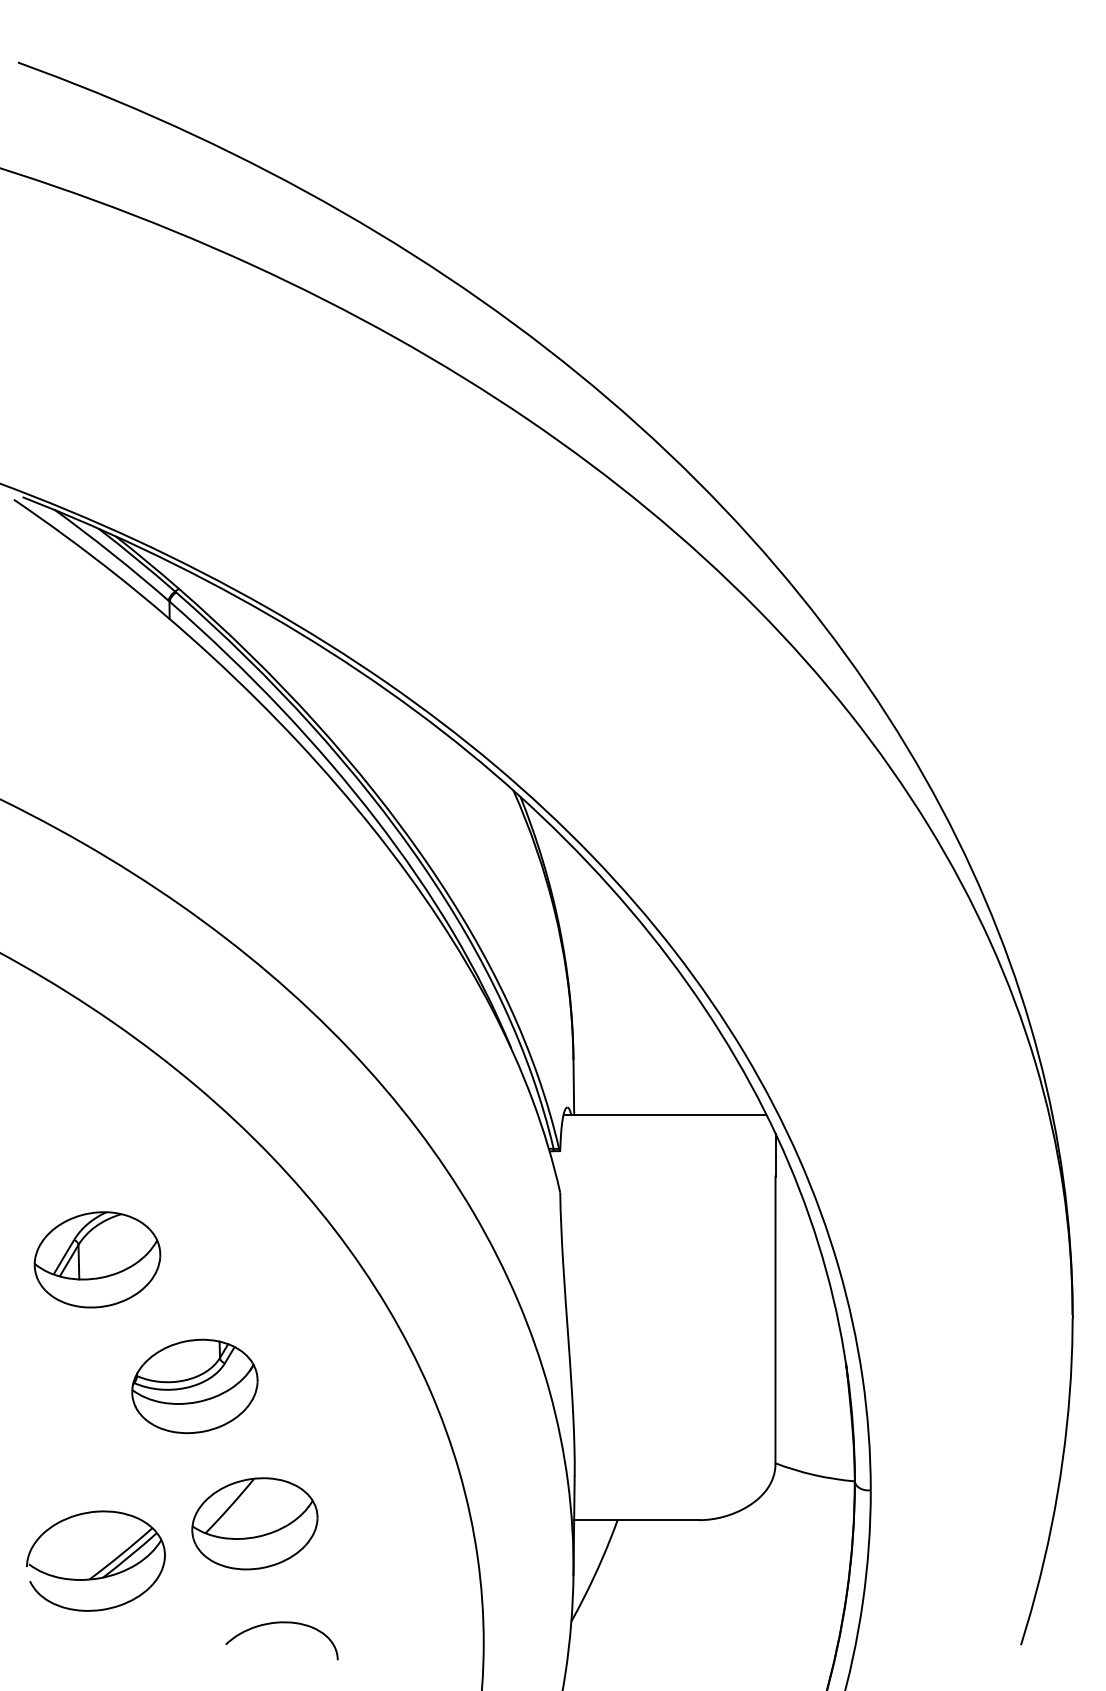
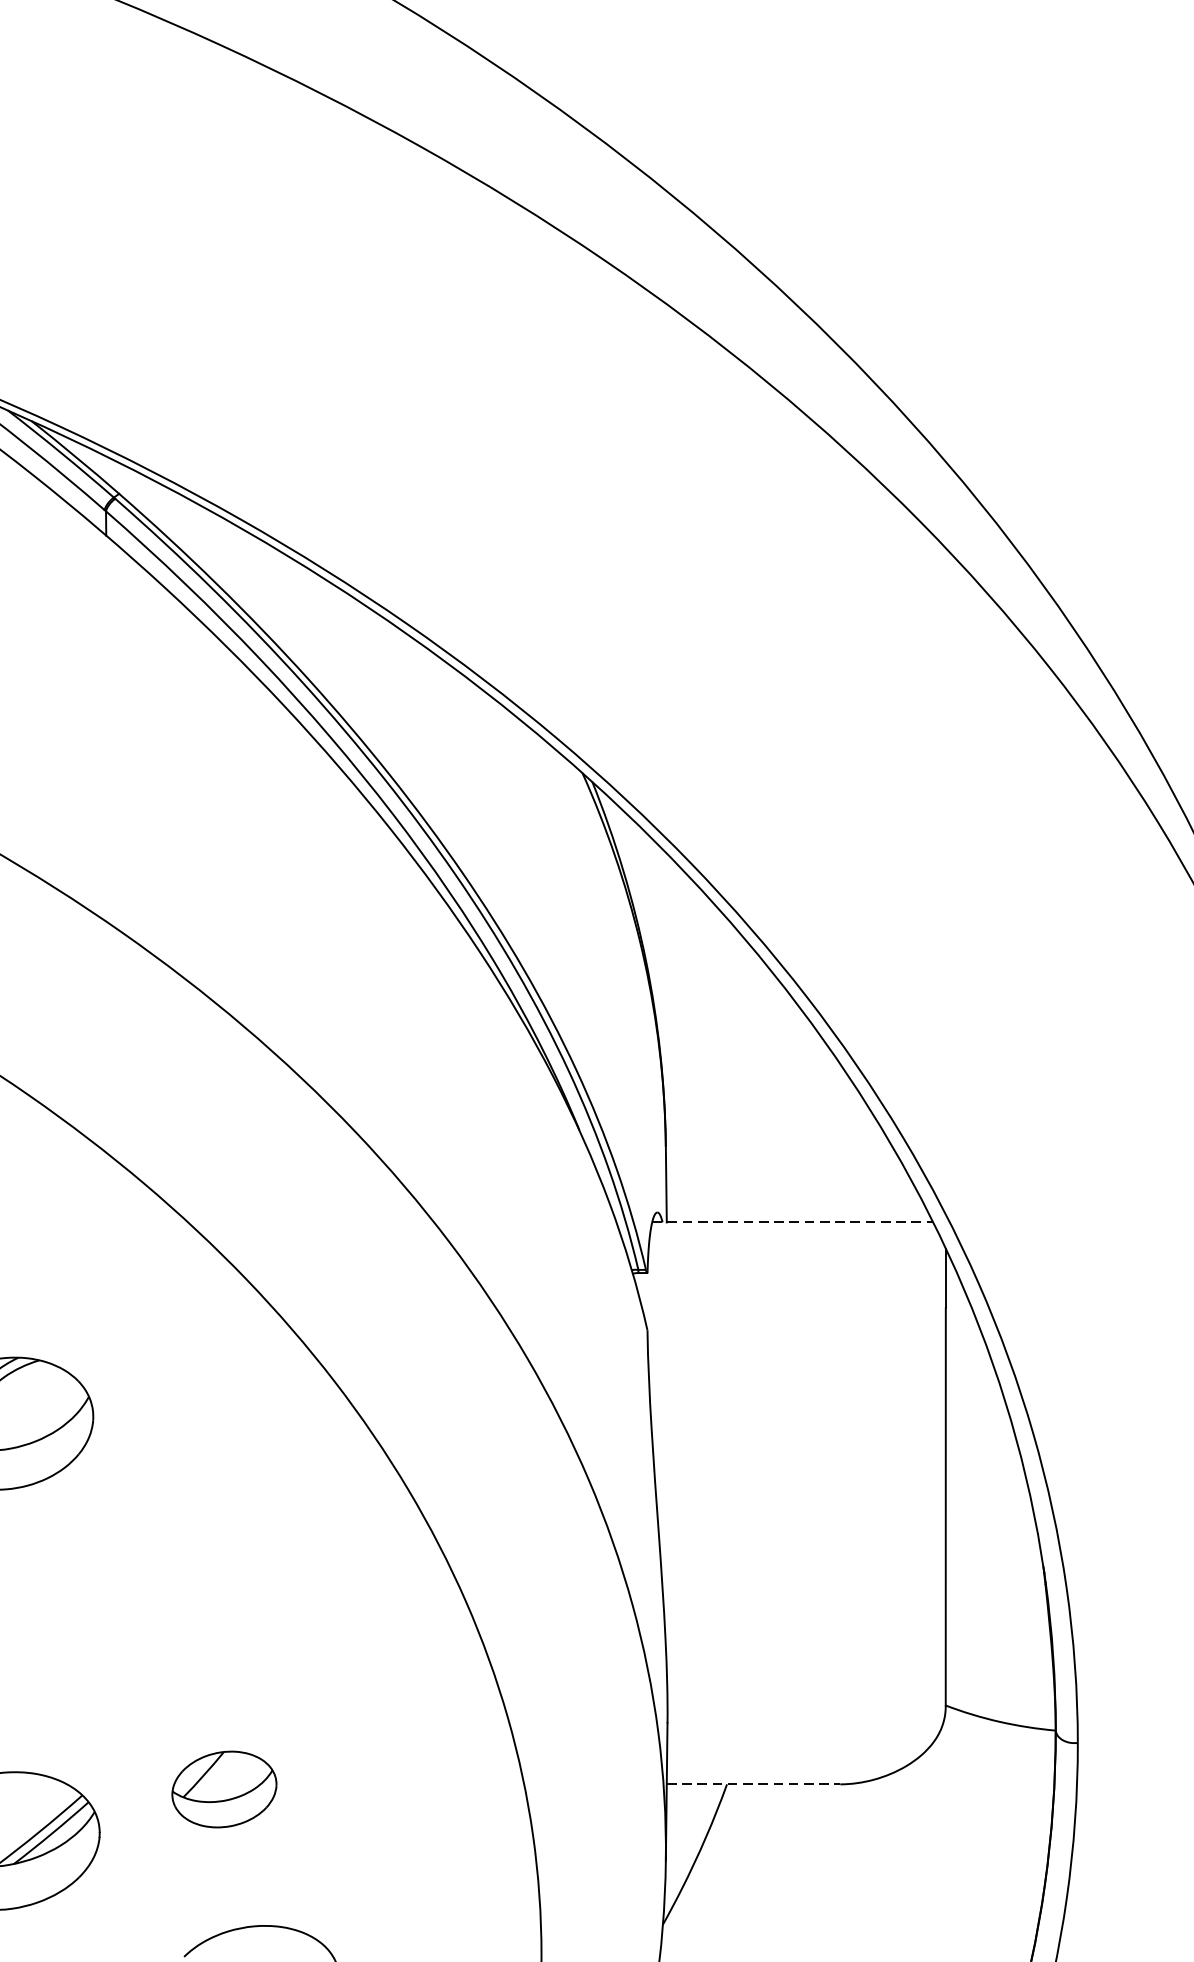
line: (665, 1114) -> (793, 1222), solid -> dashed
part: (194, 1386) -> (140, 1599), removed
line: (636, 1520) -> (753, 1784), solid -> dashed
part: (254, 1523) -> (223, 1788), size x0.6

